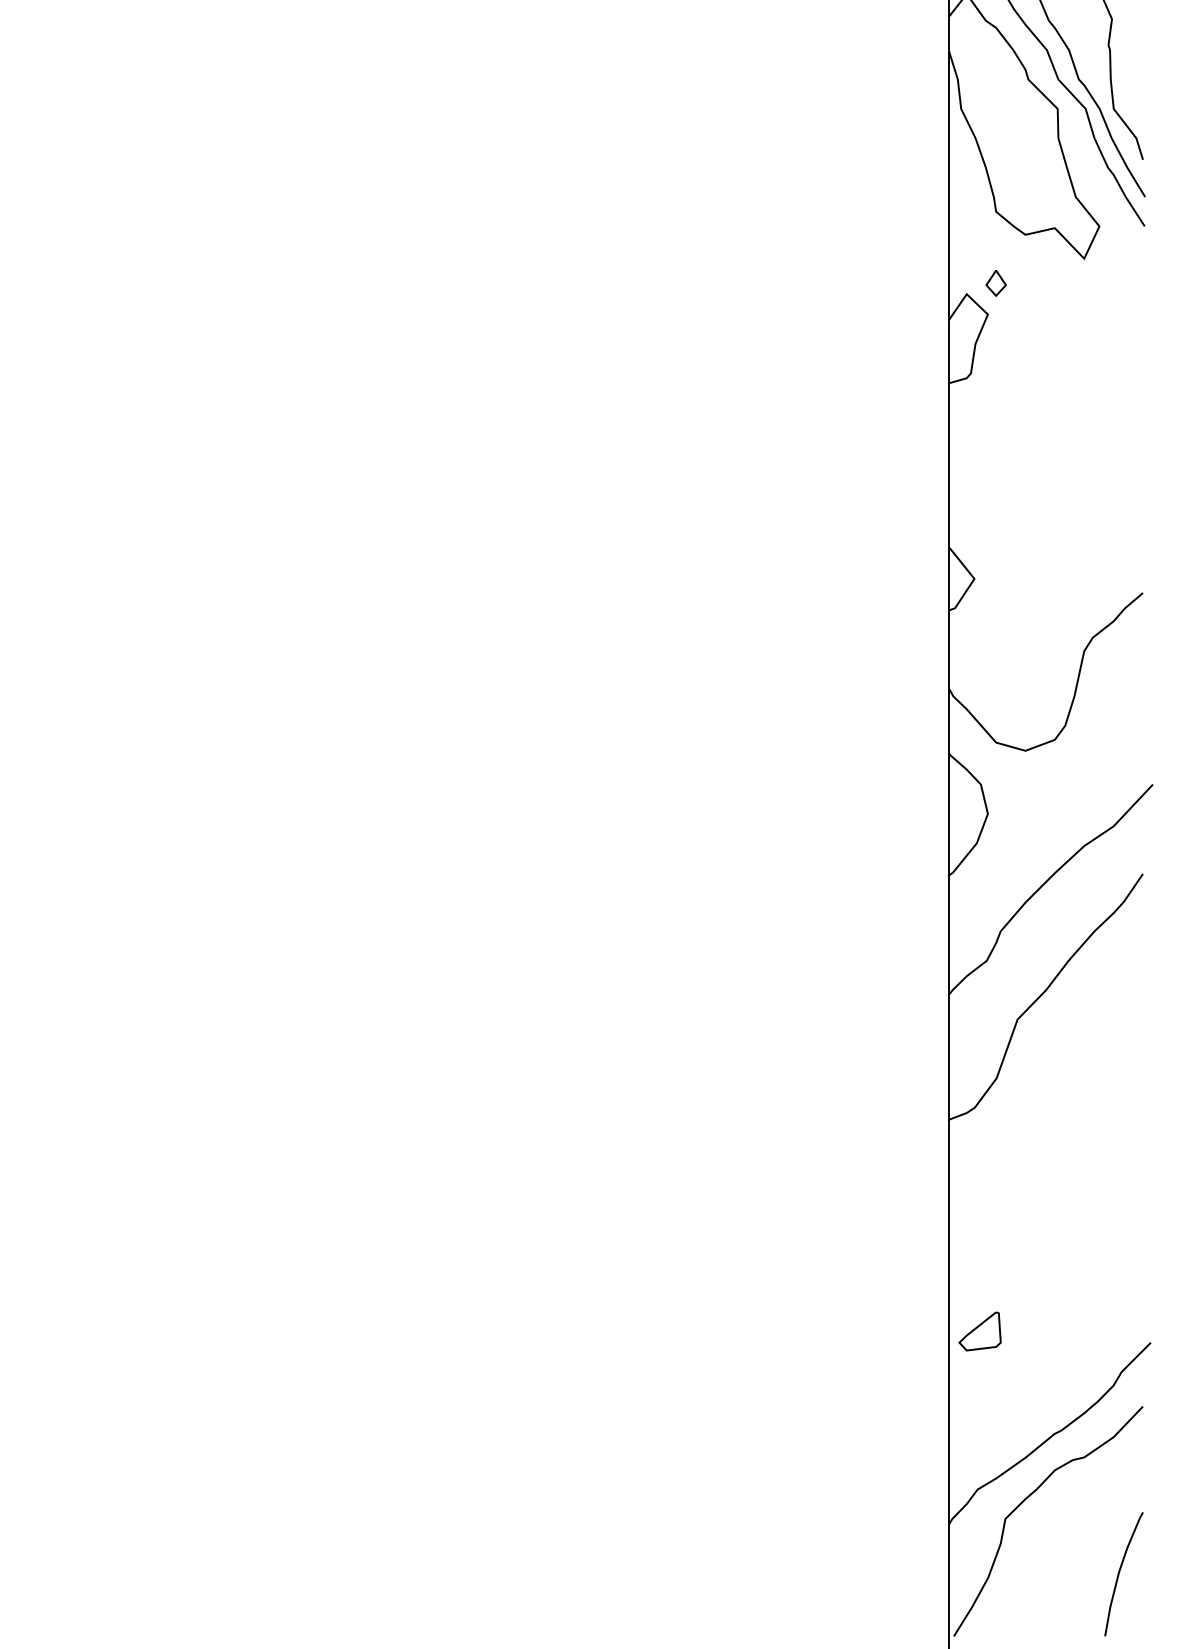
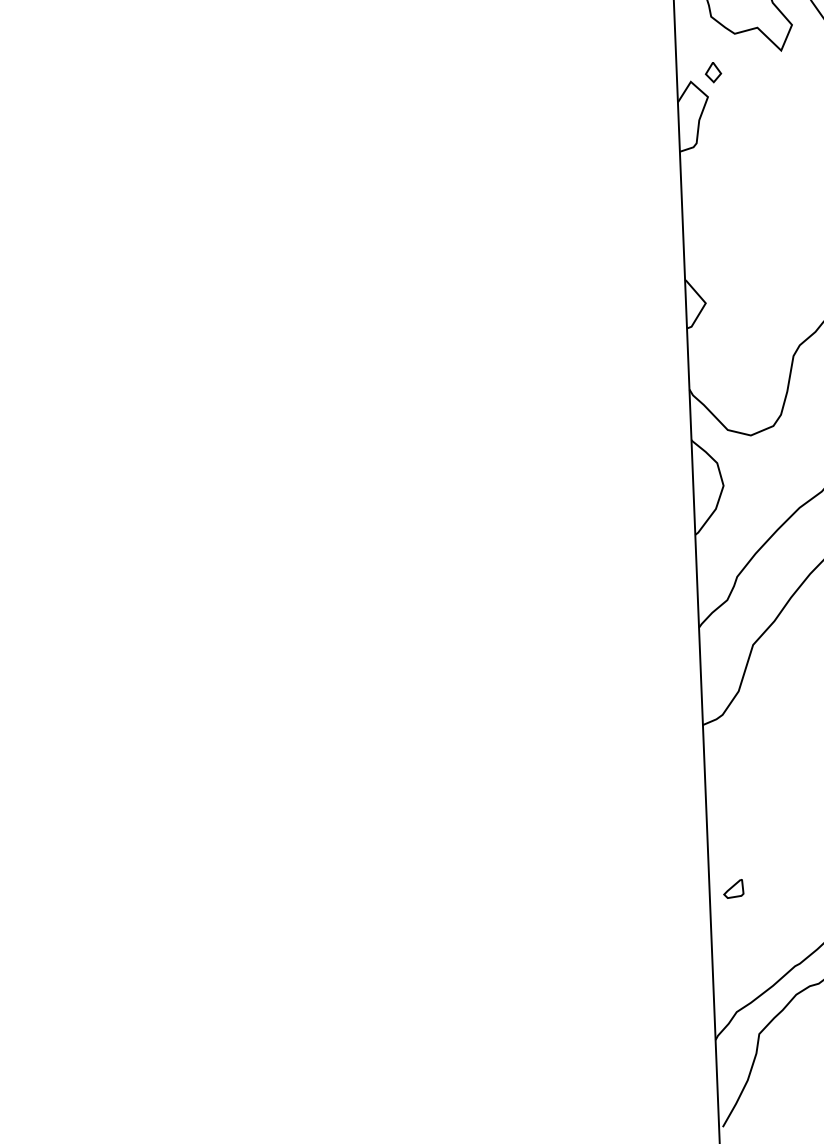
part: (979, 1331) -> (733, 888), size x0.6

